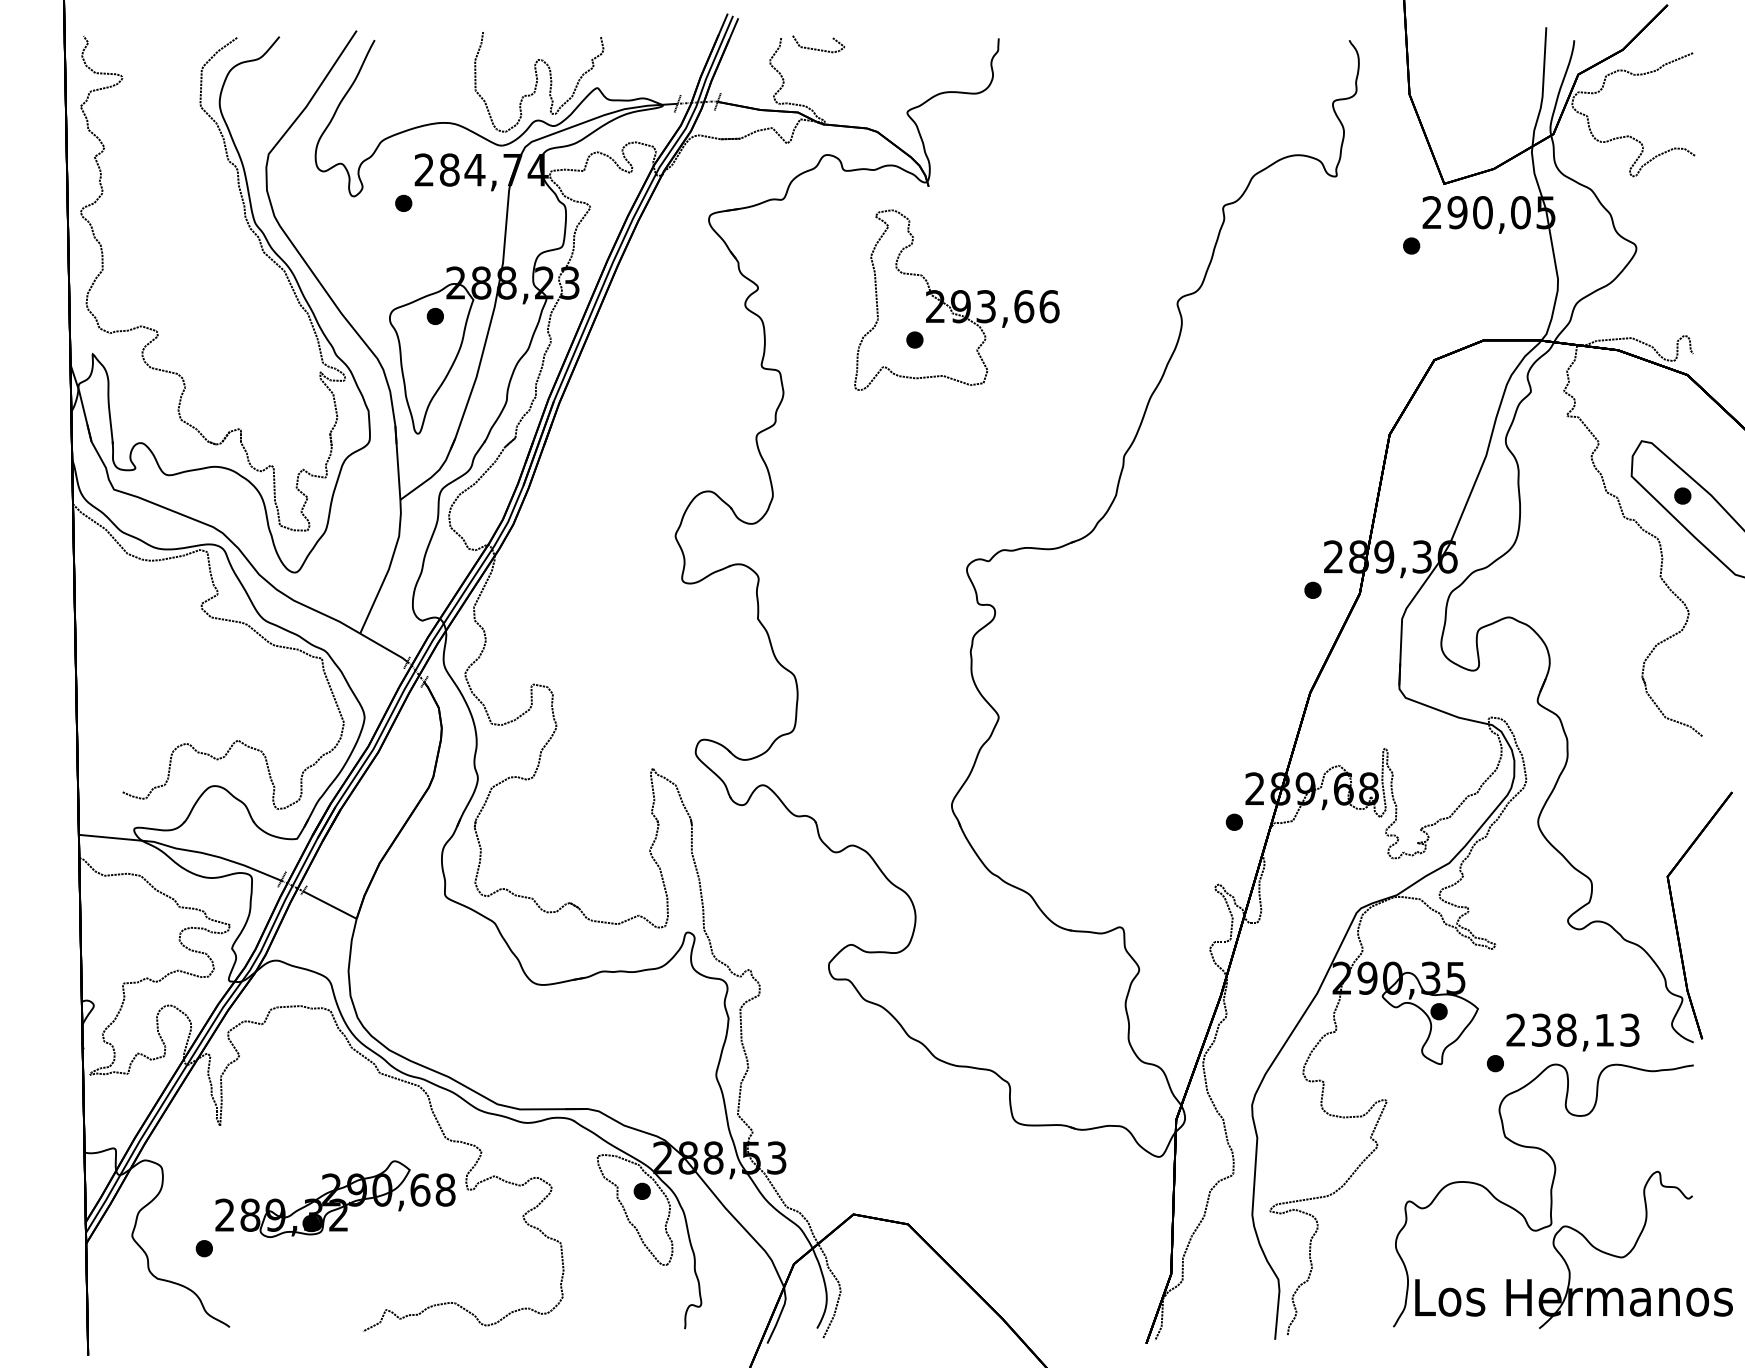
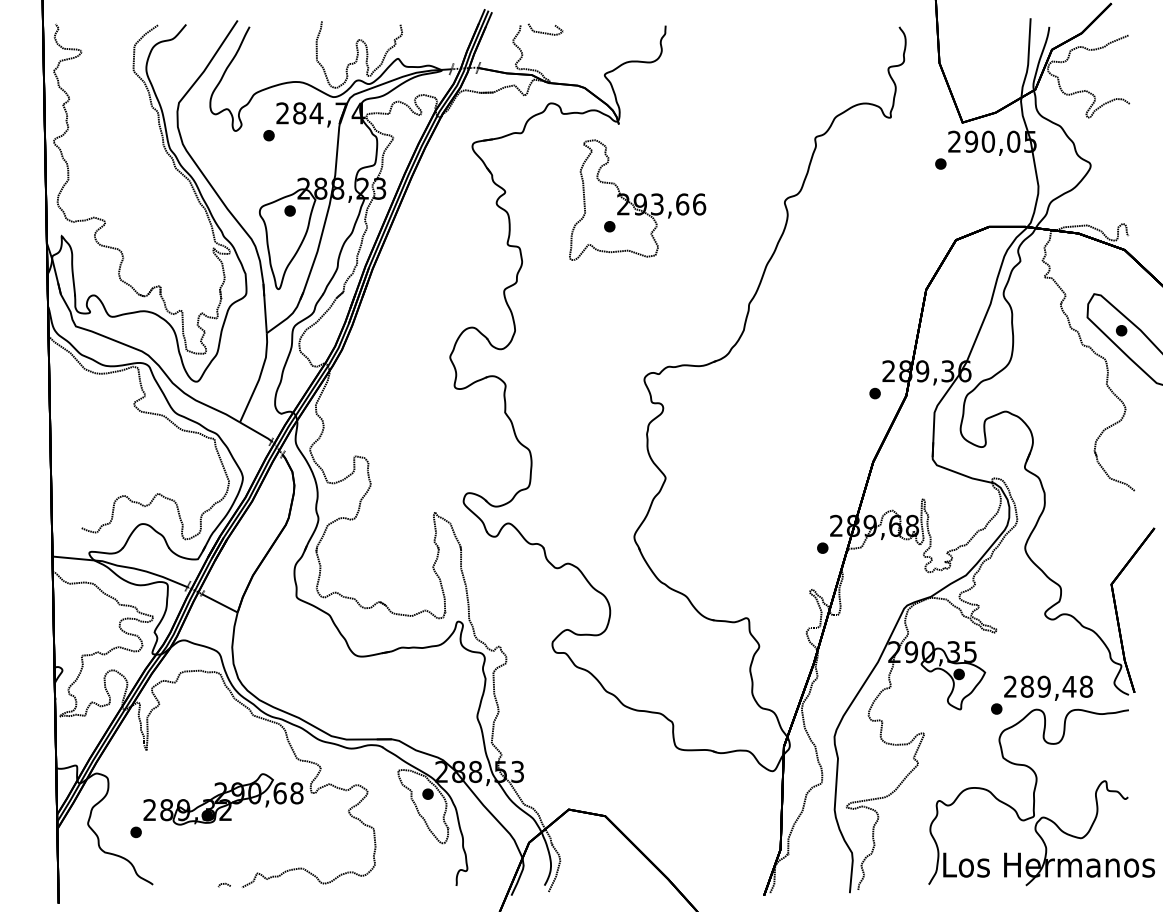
text: (1585, 1029) -> (1056, 686), 238,13 -> 289,48
line: (335, 1326) -> (223, 884), added

